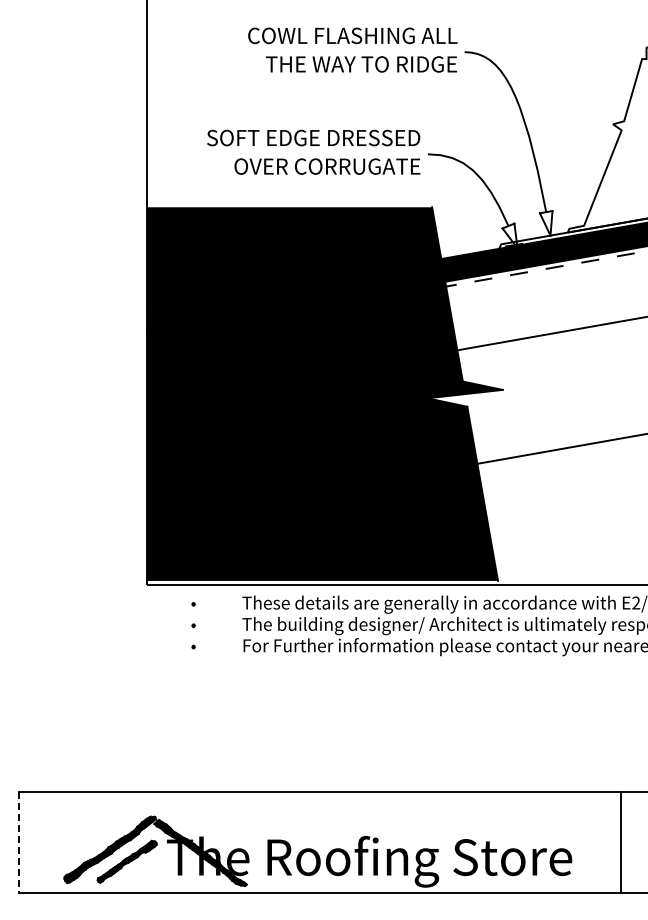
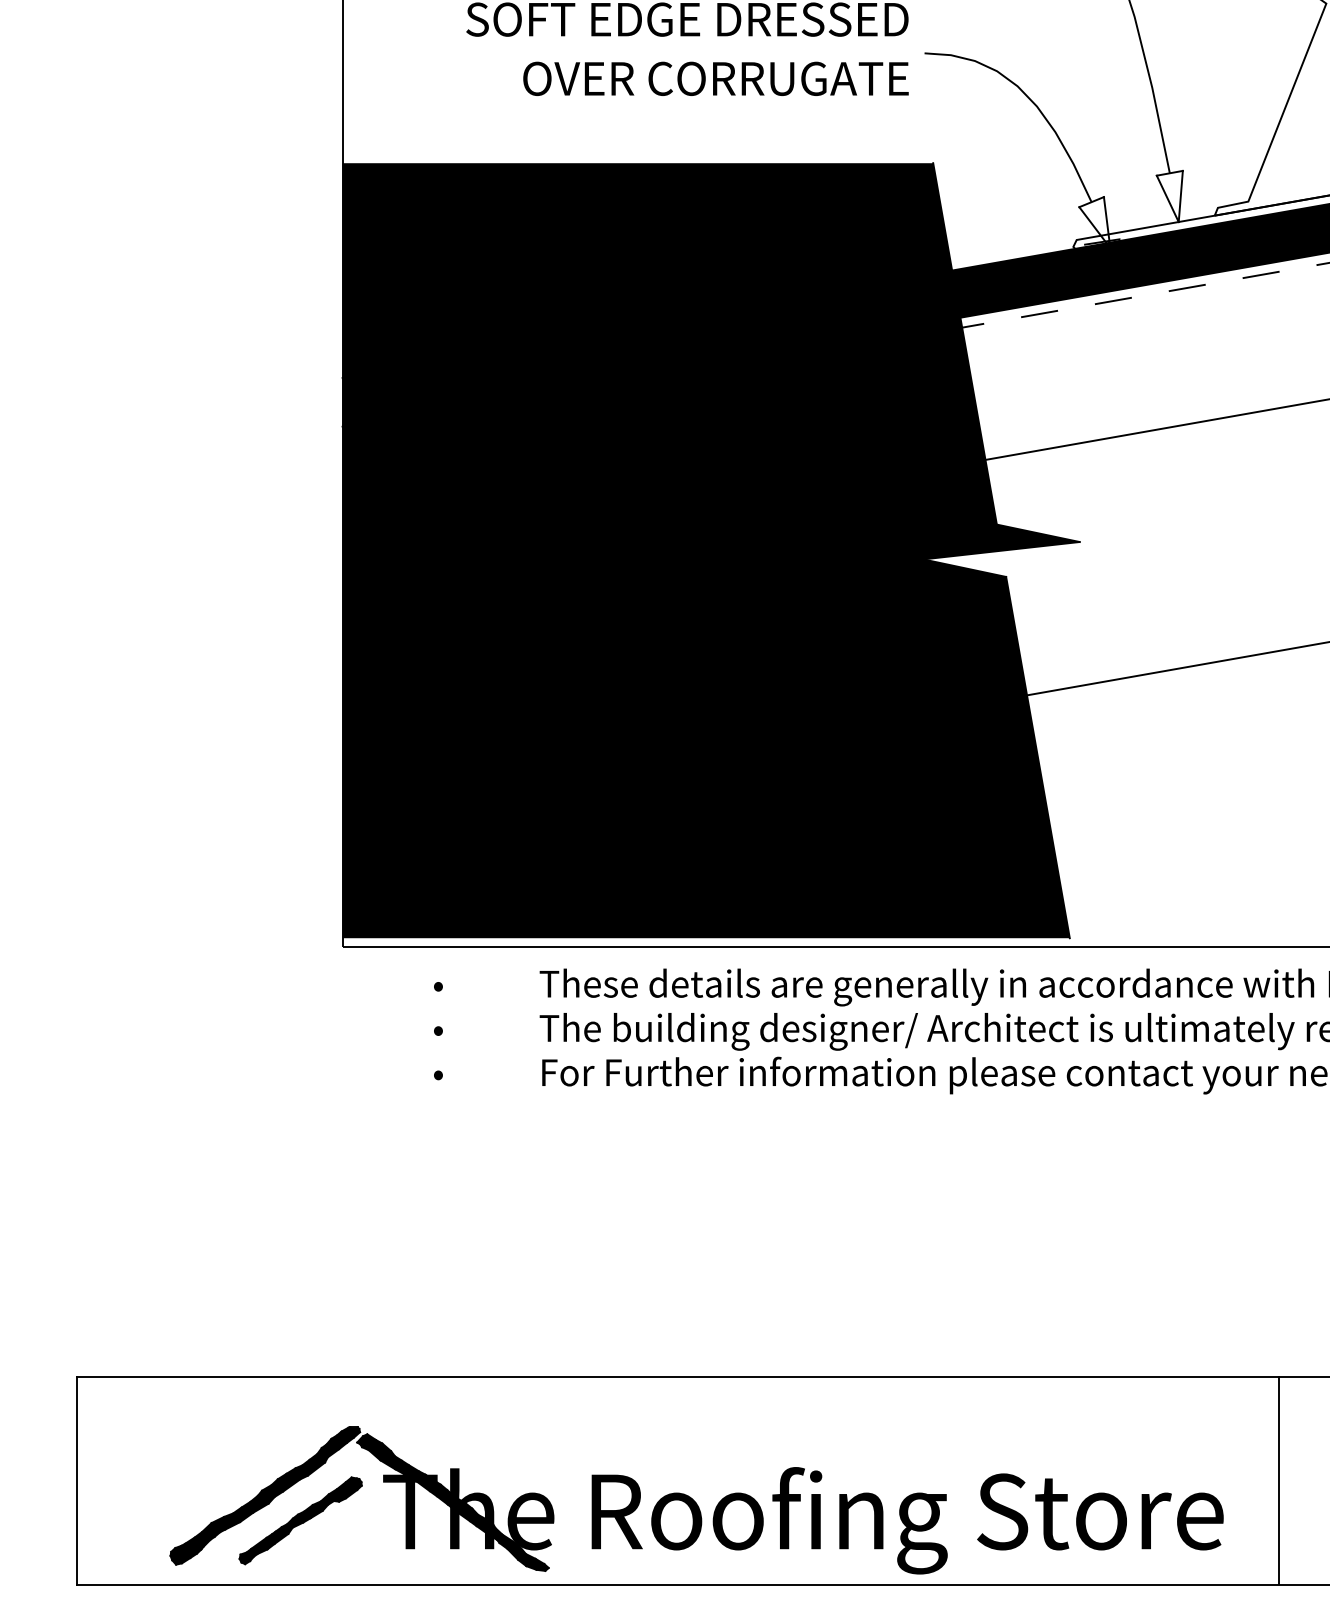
line: (620, 842) -> (1278, 1480), moved
line: (19, 843) -> (77, 1482), dashed -> solid

